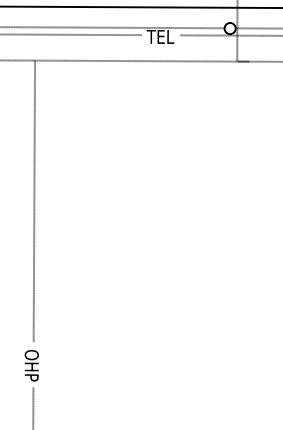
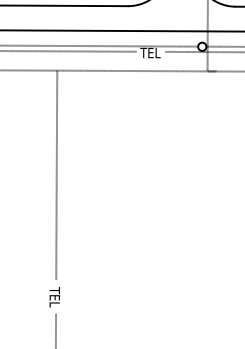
text: (31, 365) -> (54, 297), OHP -> TEL

